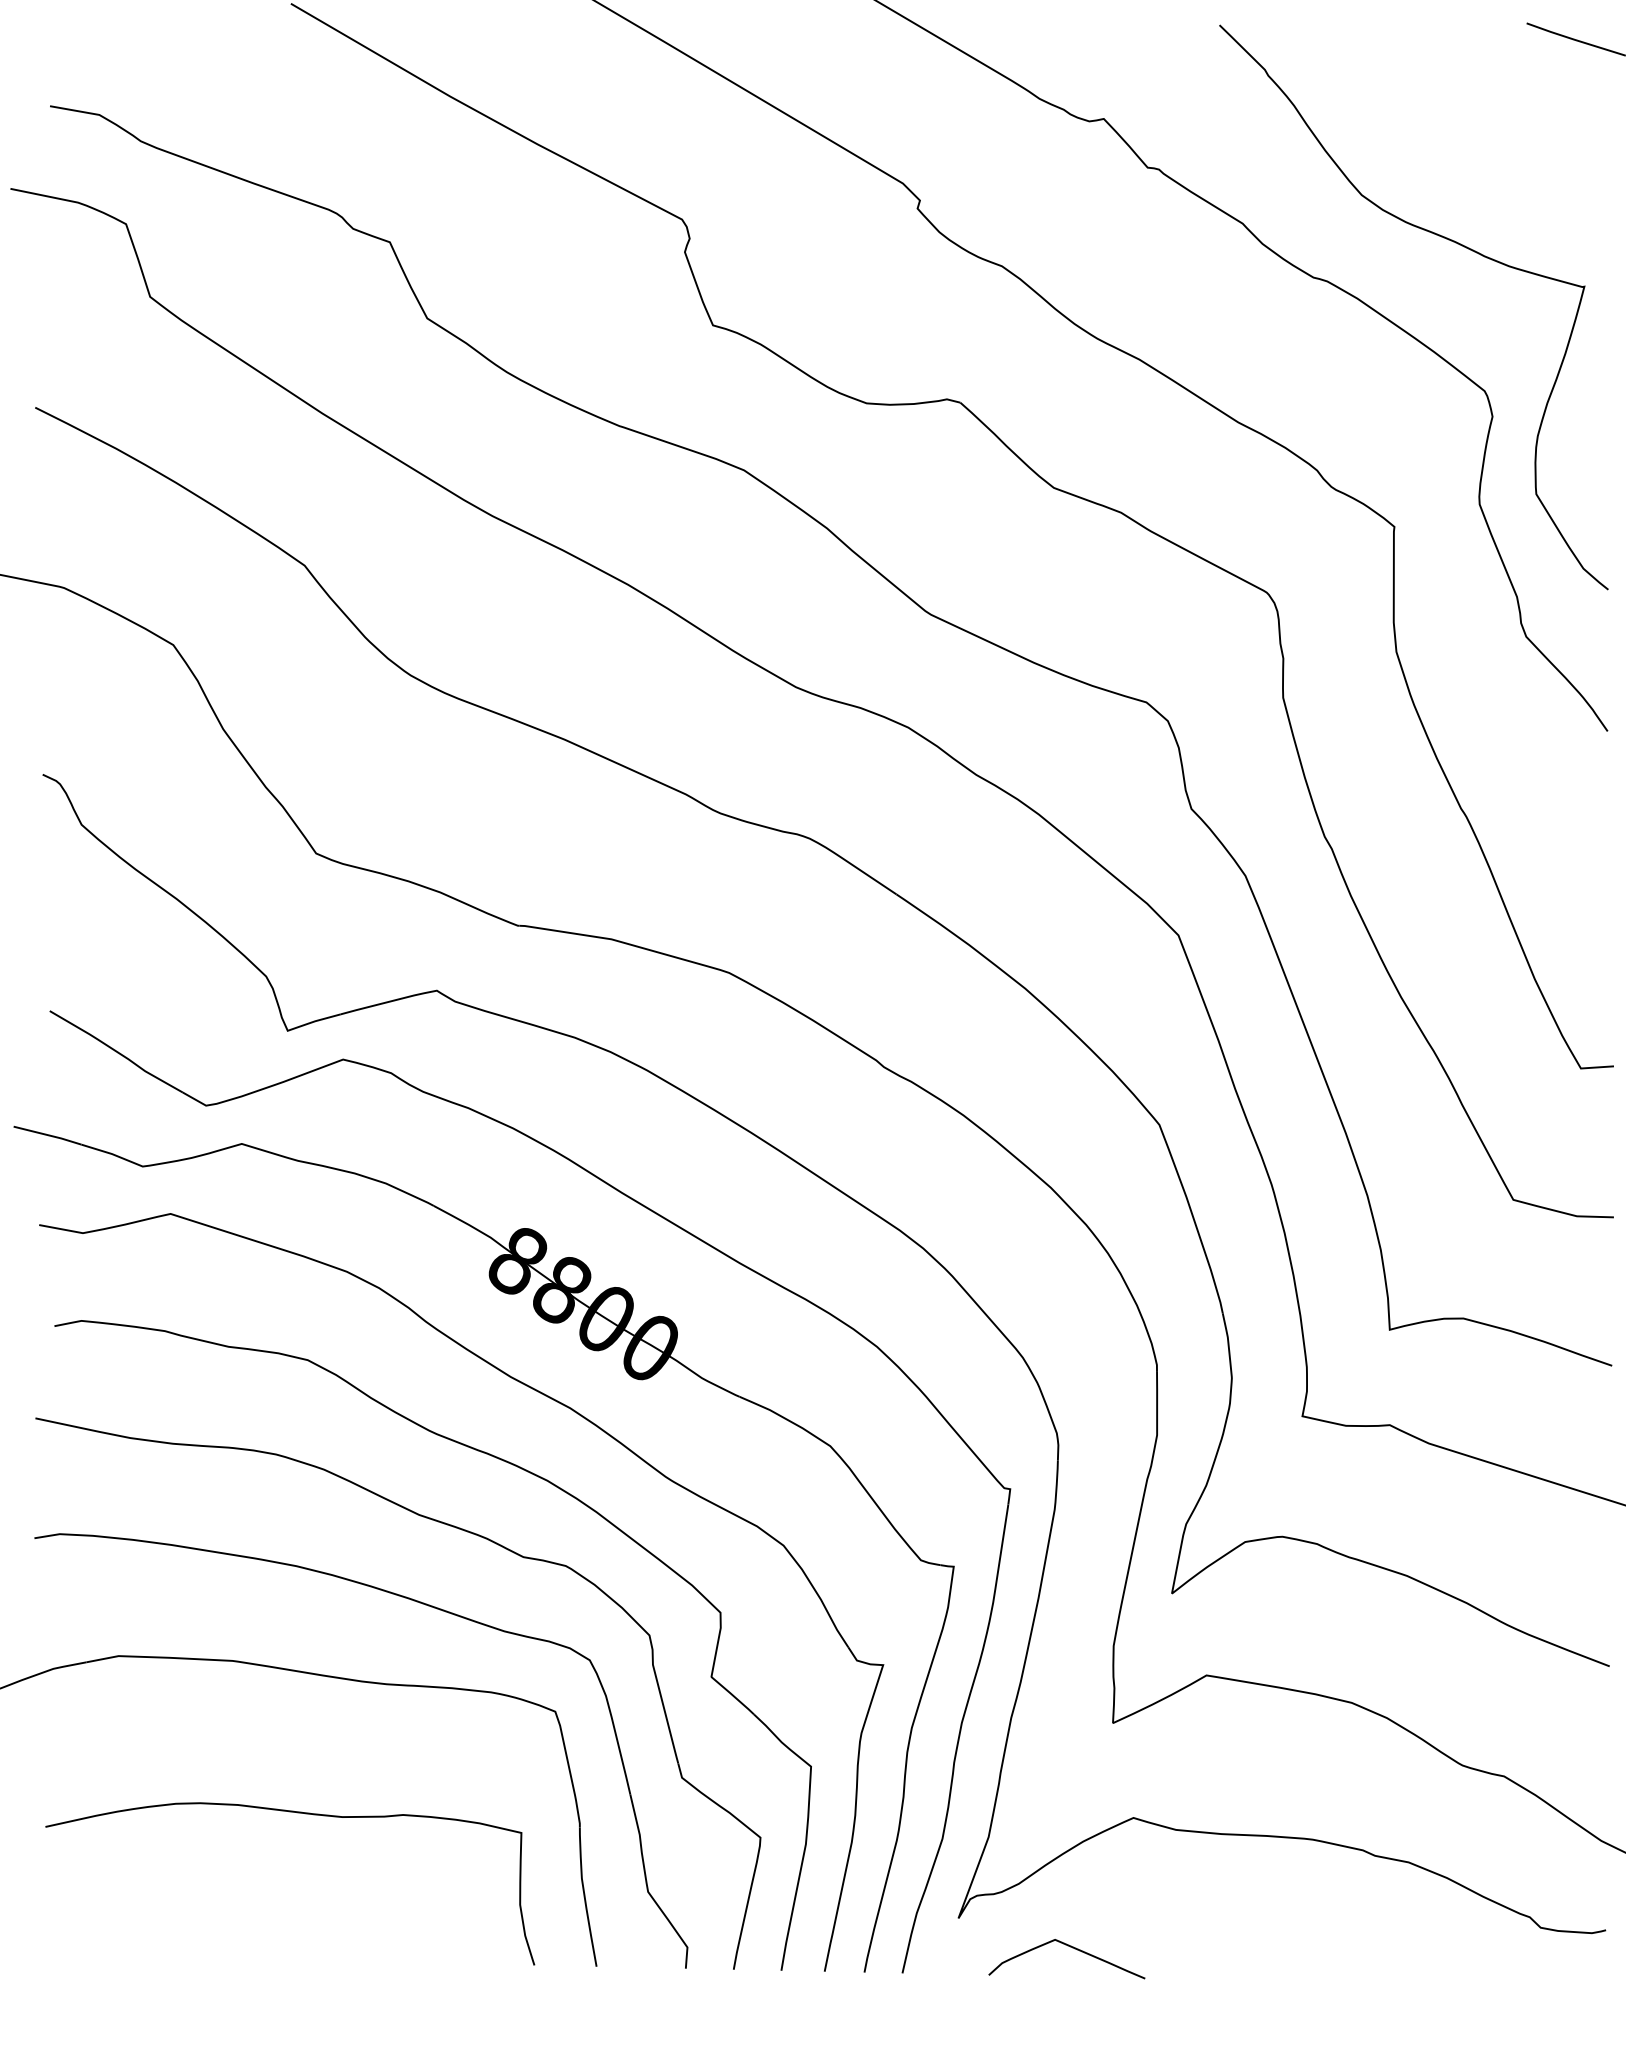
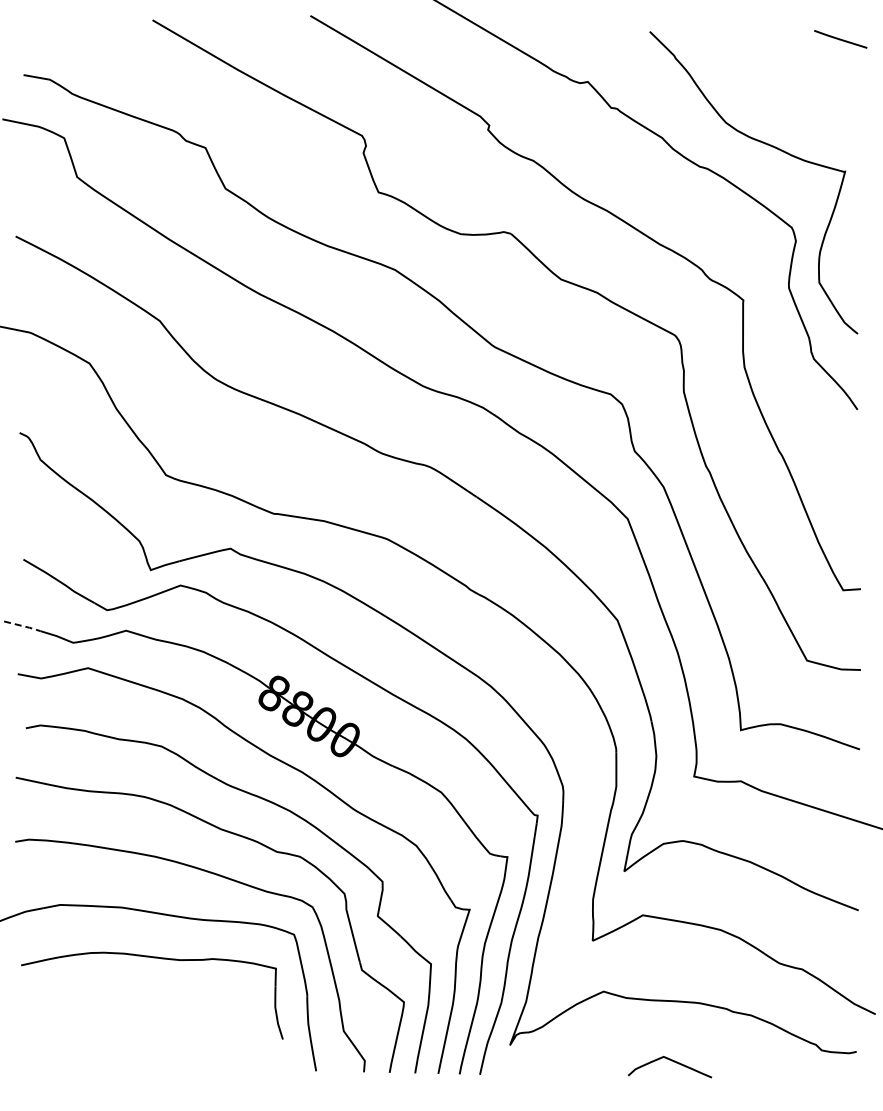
line: (49, 1136) -> (23, 626), solid -> dashed
part: (292, 1814) -> (153, 958), moved
curve: (1069, 1948) -> (671, 1061), moved

